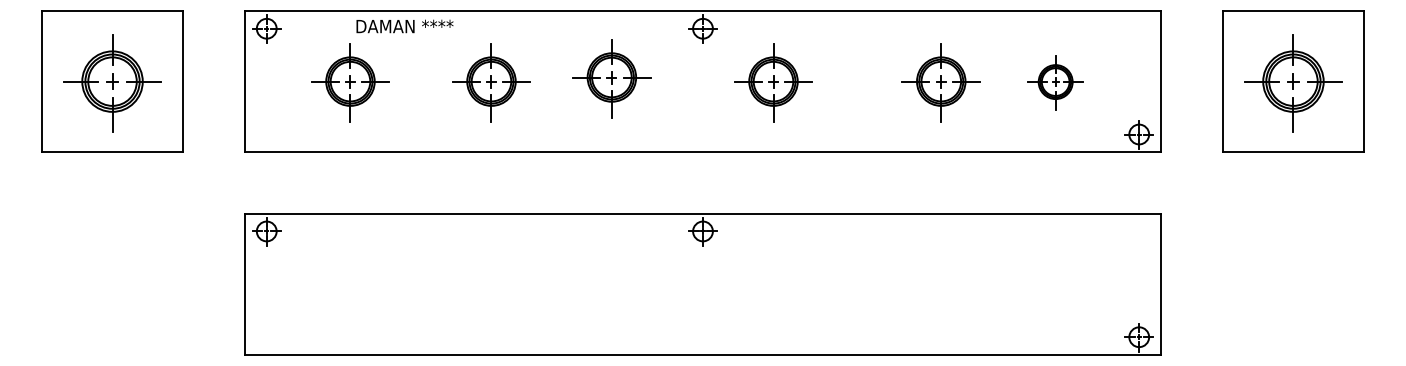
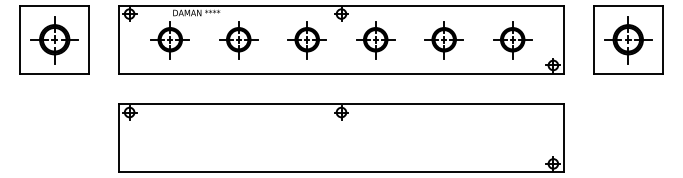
part: (610, 79) -> (306, 40), moved
part: (939, 83) -> (443, 40), moved
part: (1055, 83) -> (512, 40), size x1.43

